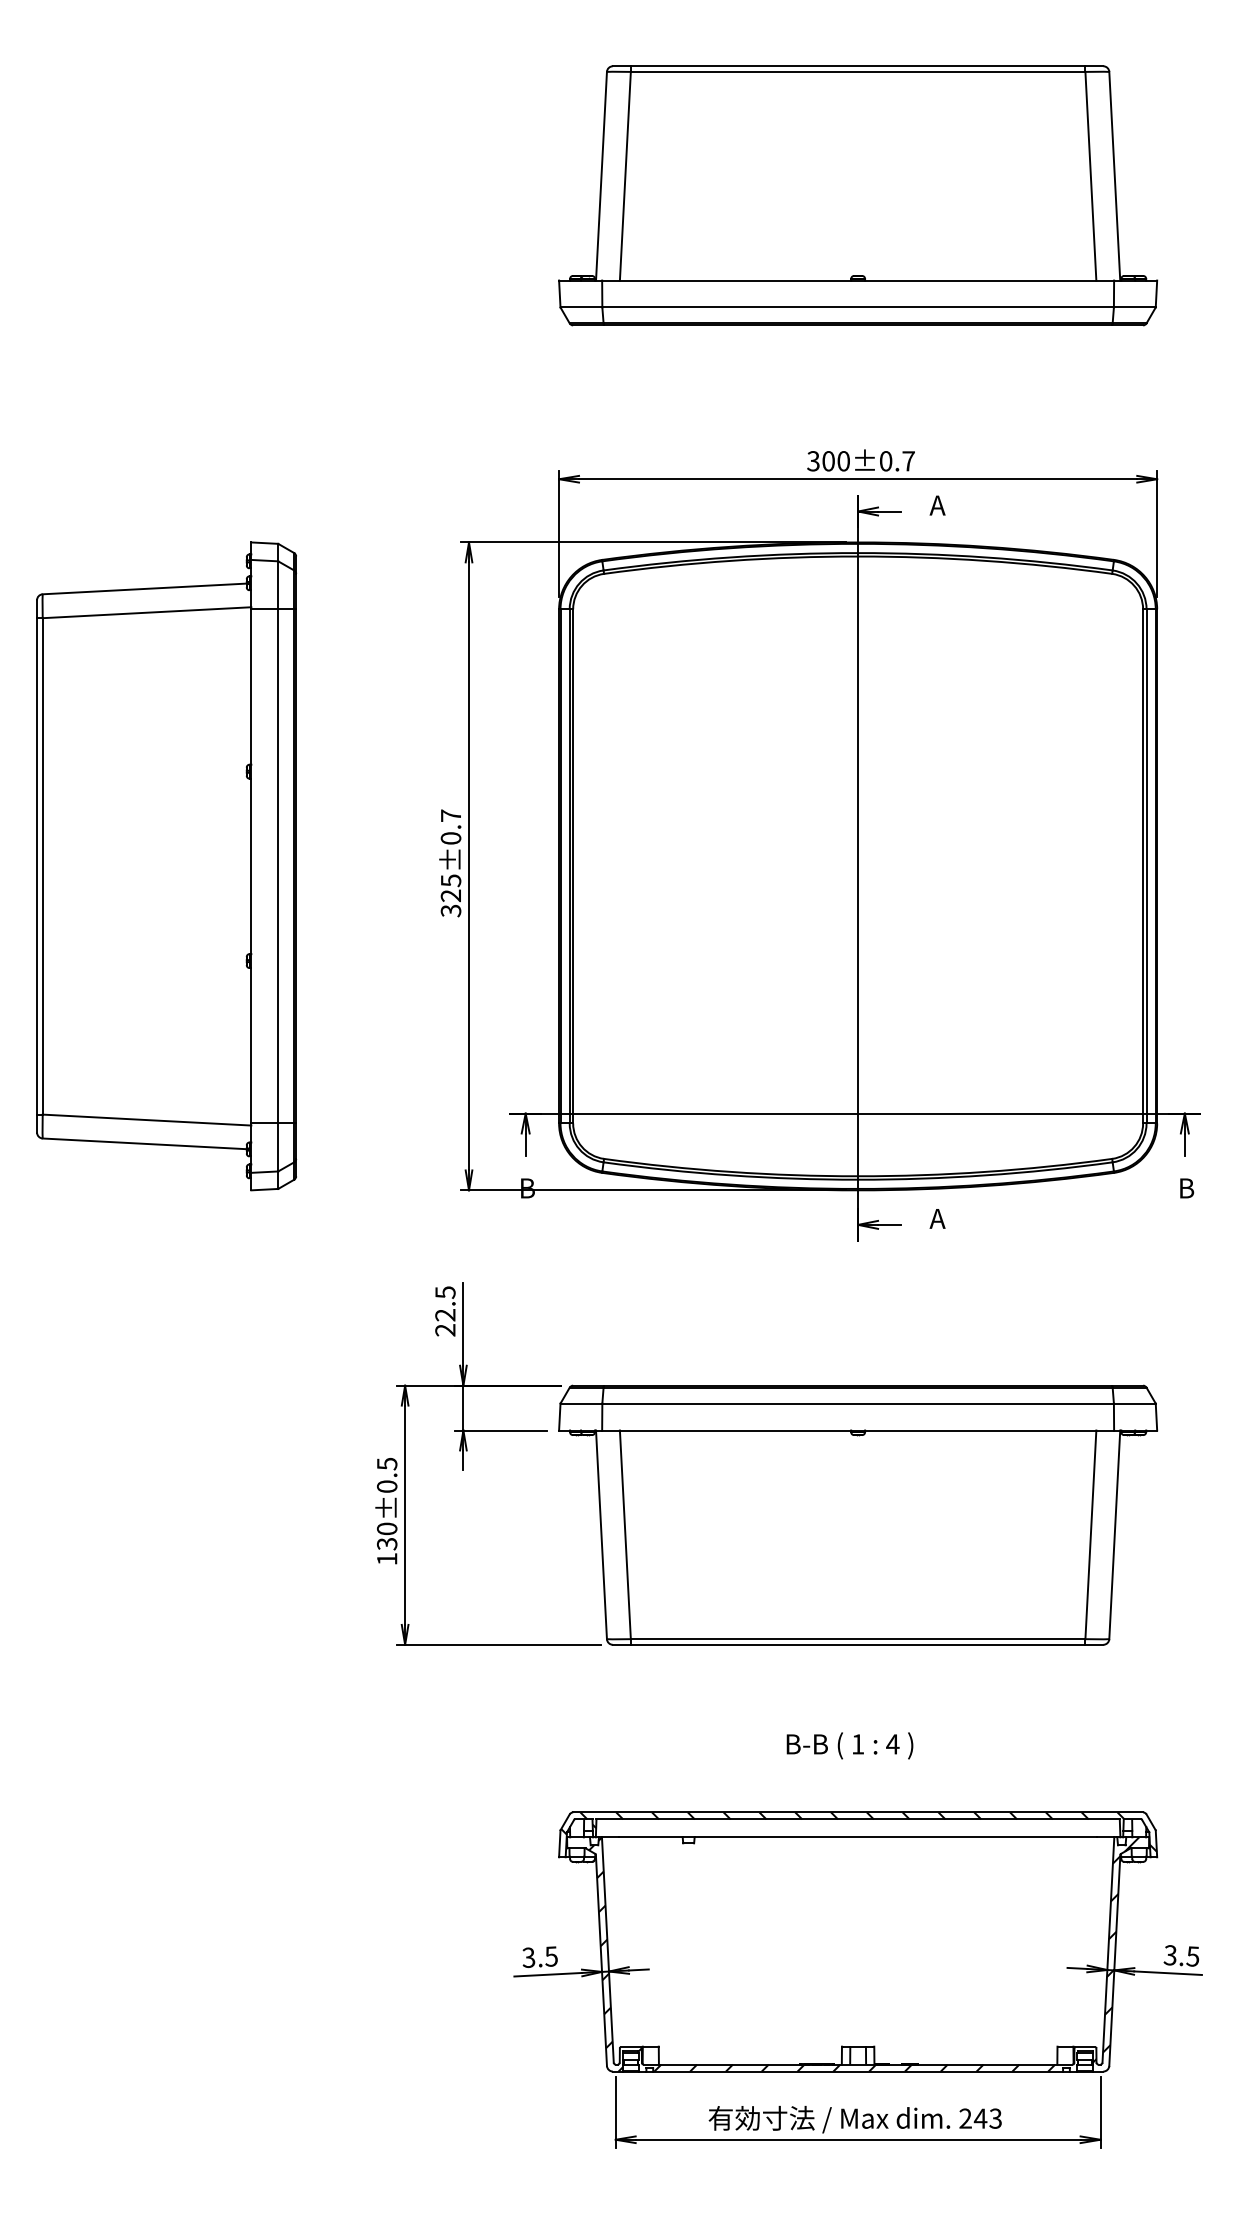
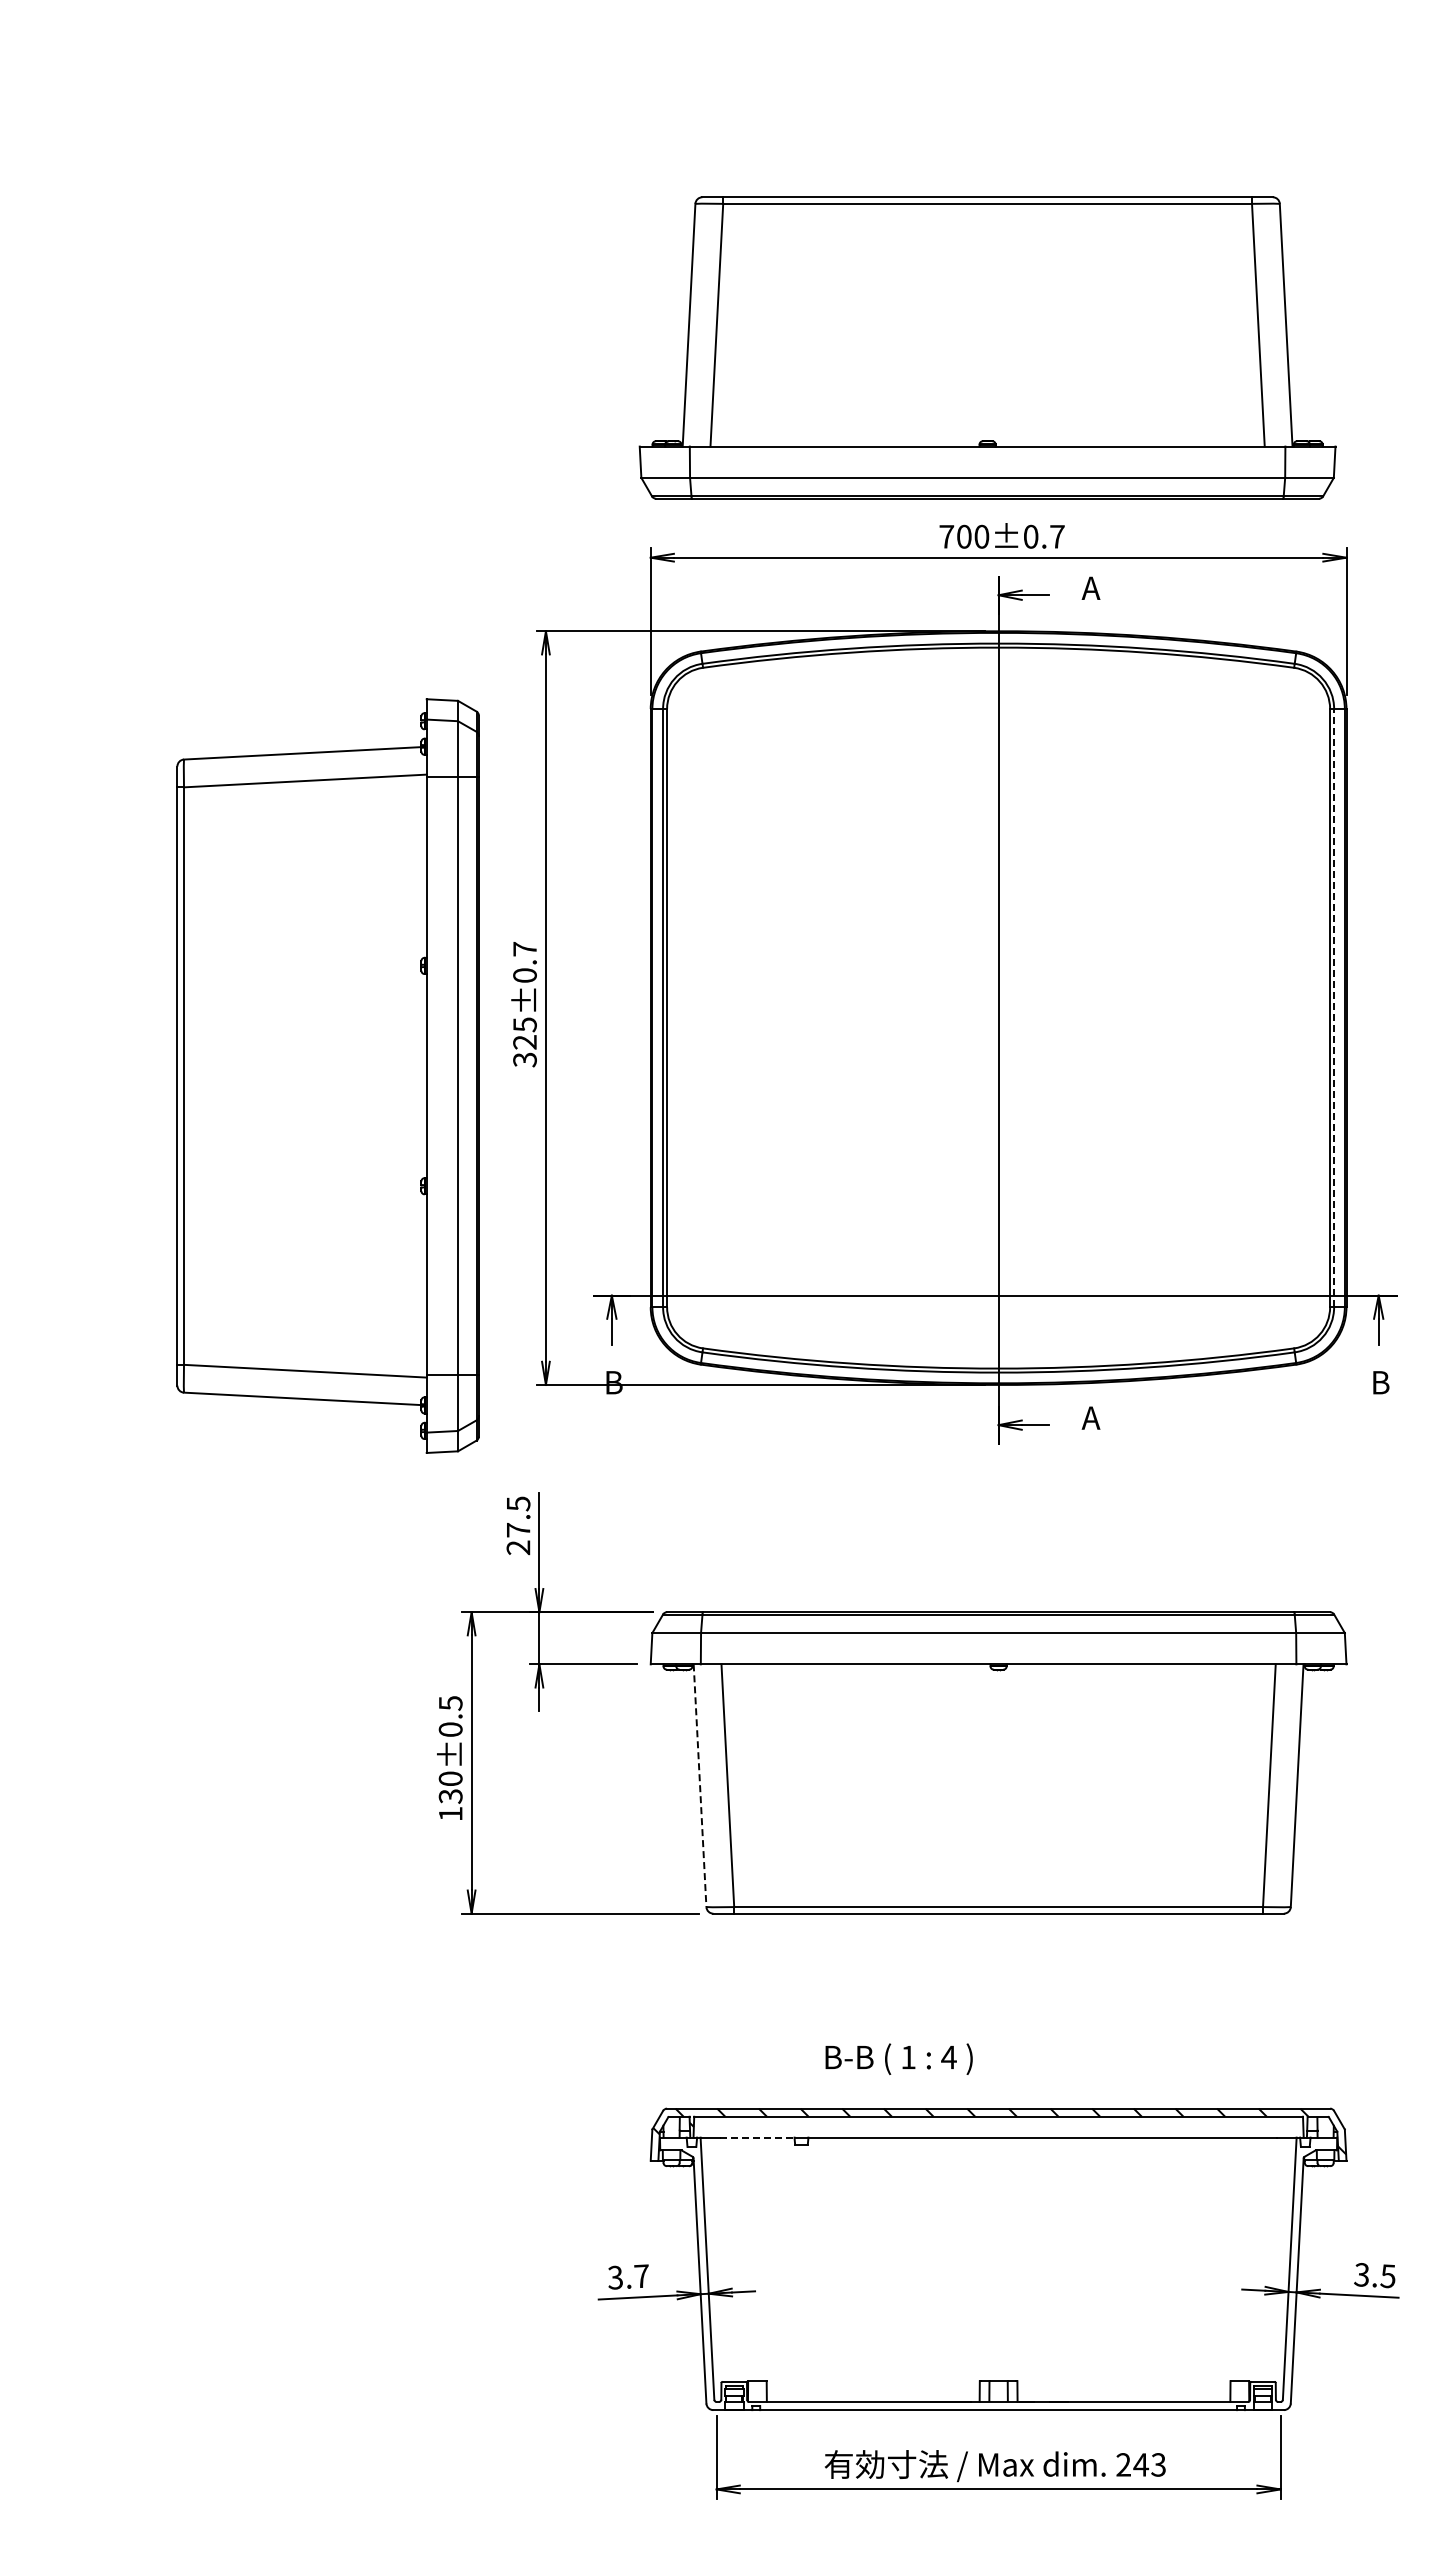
part: (858, 195) -> (987, 347), moved
text: (813, 461) -> (946, 536), 300±0.7 -> 700±0.7
part: (166, 865) -> (327, 1075), moved
line: (1146, 865) -> (1334, 1007), solid -> dashed
text: (445, 1314) -> (518, 1529), 22.5 -> 27.5
line: (601, 1534) -> (700, 1785), solid -> dashed
text: (849, 1745) -> (898, 2058), moved
line: (650, 1837) -> (757, 2137), solid -> dashed
hatch: (864, 1954) -> (1005, 2273), removed
text: (551, 1956) -> (641, 2276), 3.5 -> 3.7

